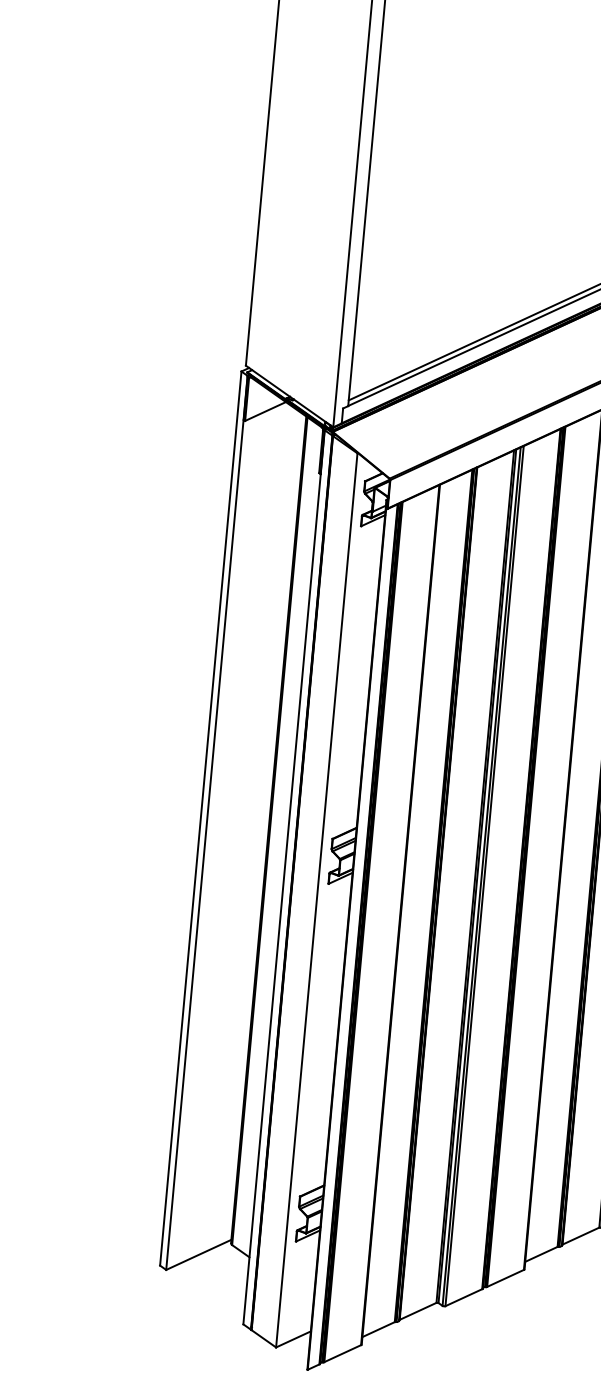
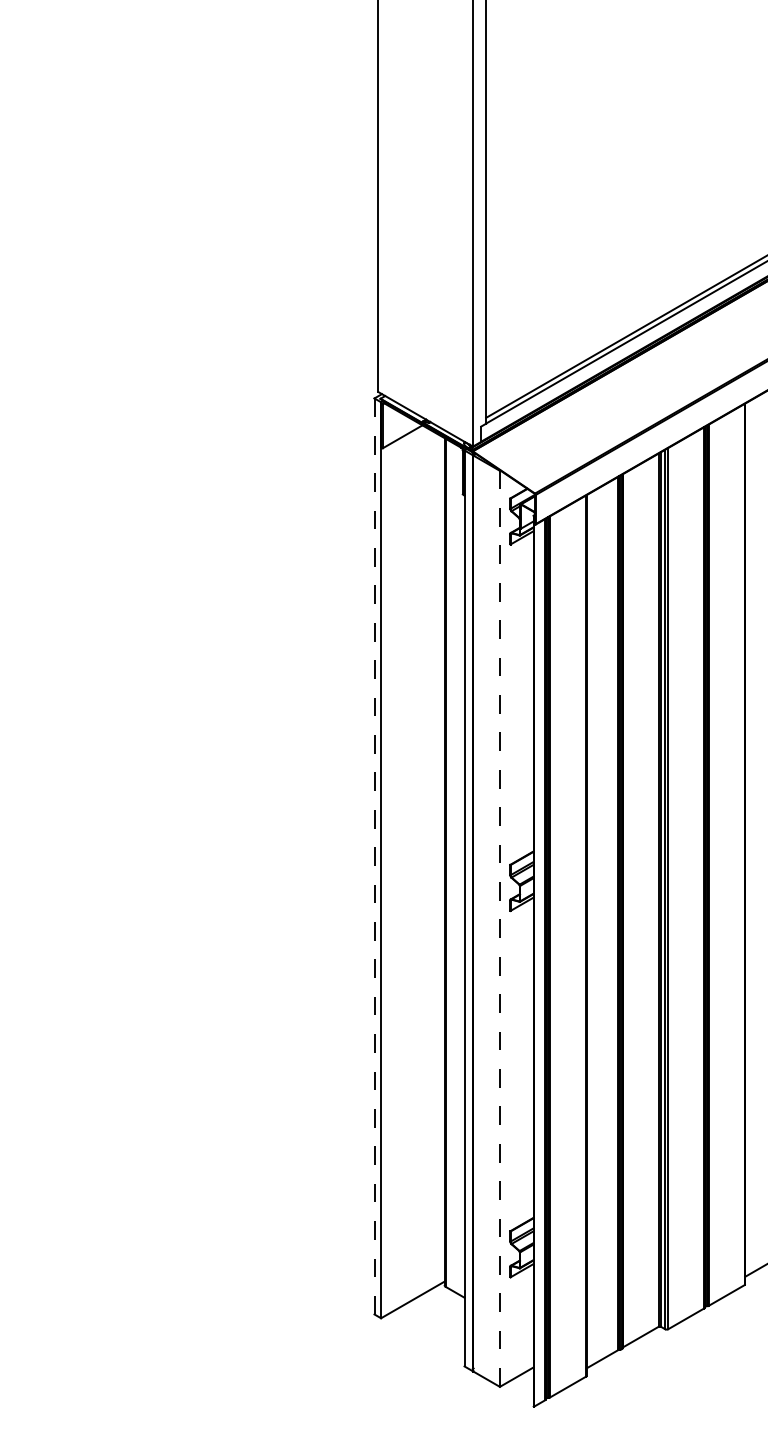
line: (200, 818) -> (374, 856), solid -> dashed
line: (316, 900) -> (499, 928), solid -> dashed

